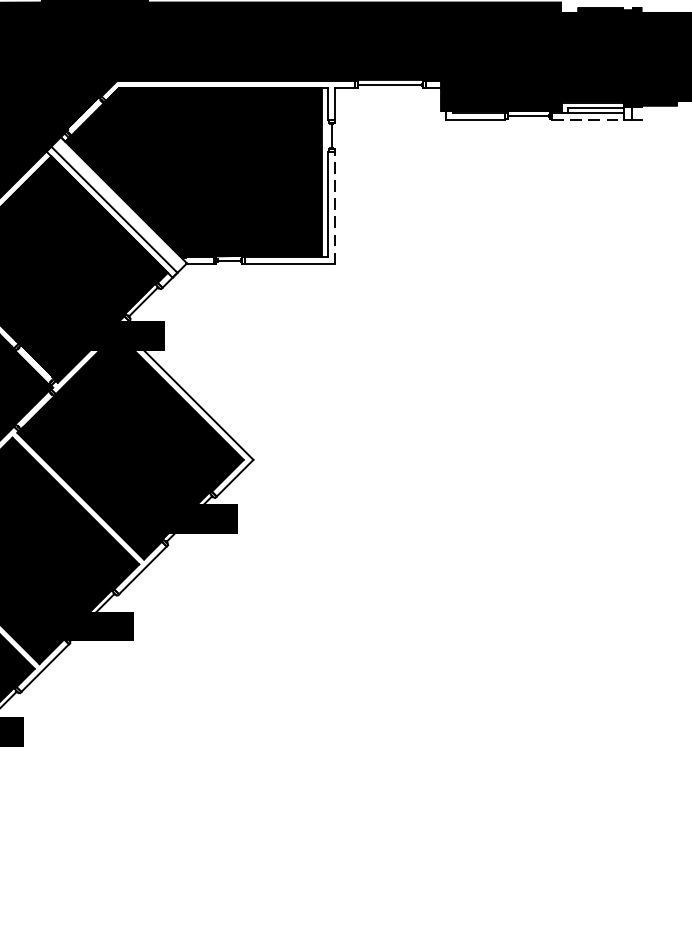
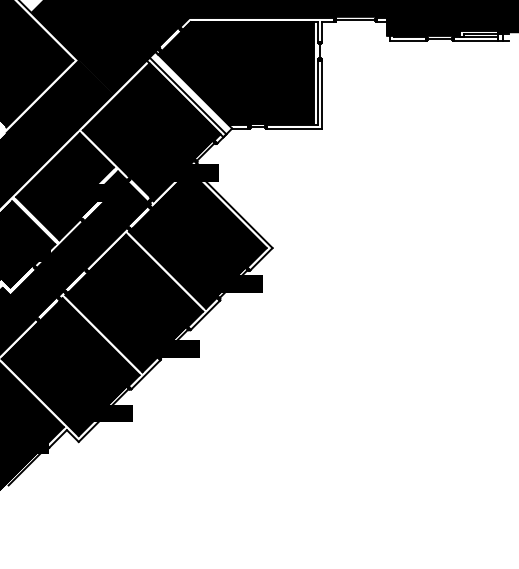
line: (588, 120) -> (476, 41), dashed -> solid
line: (335, 207) -> (322, 94), dashed -> solid

